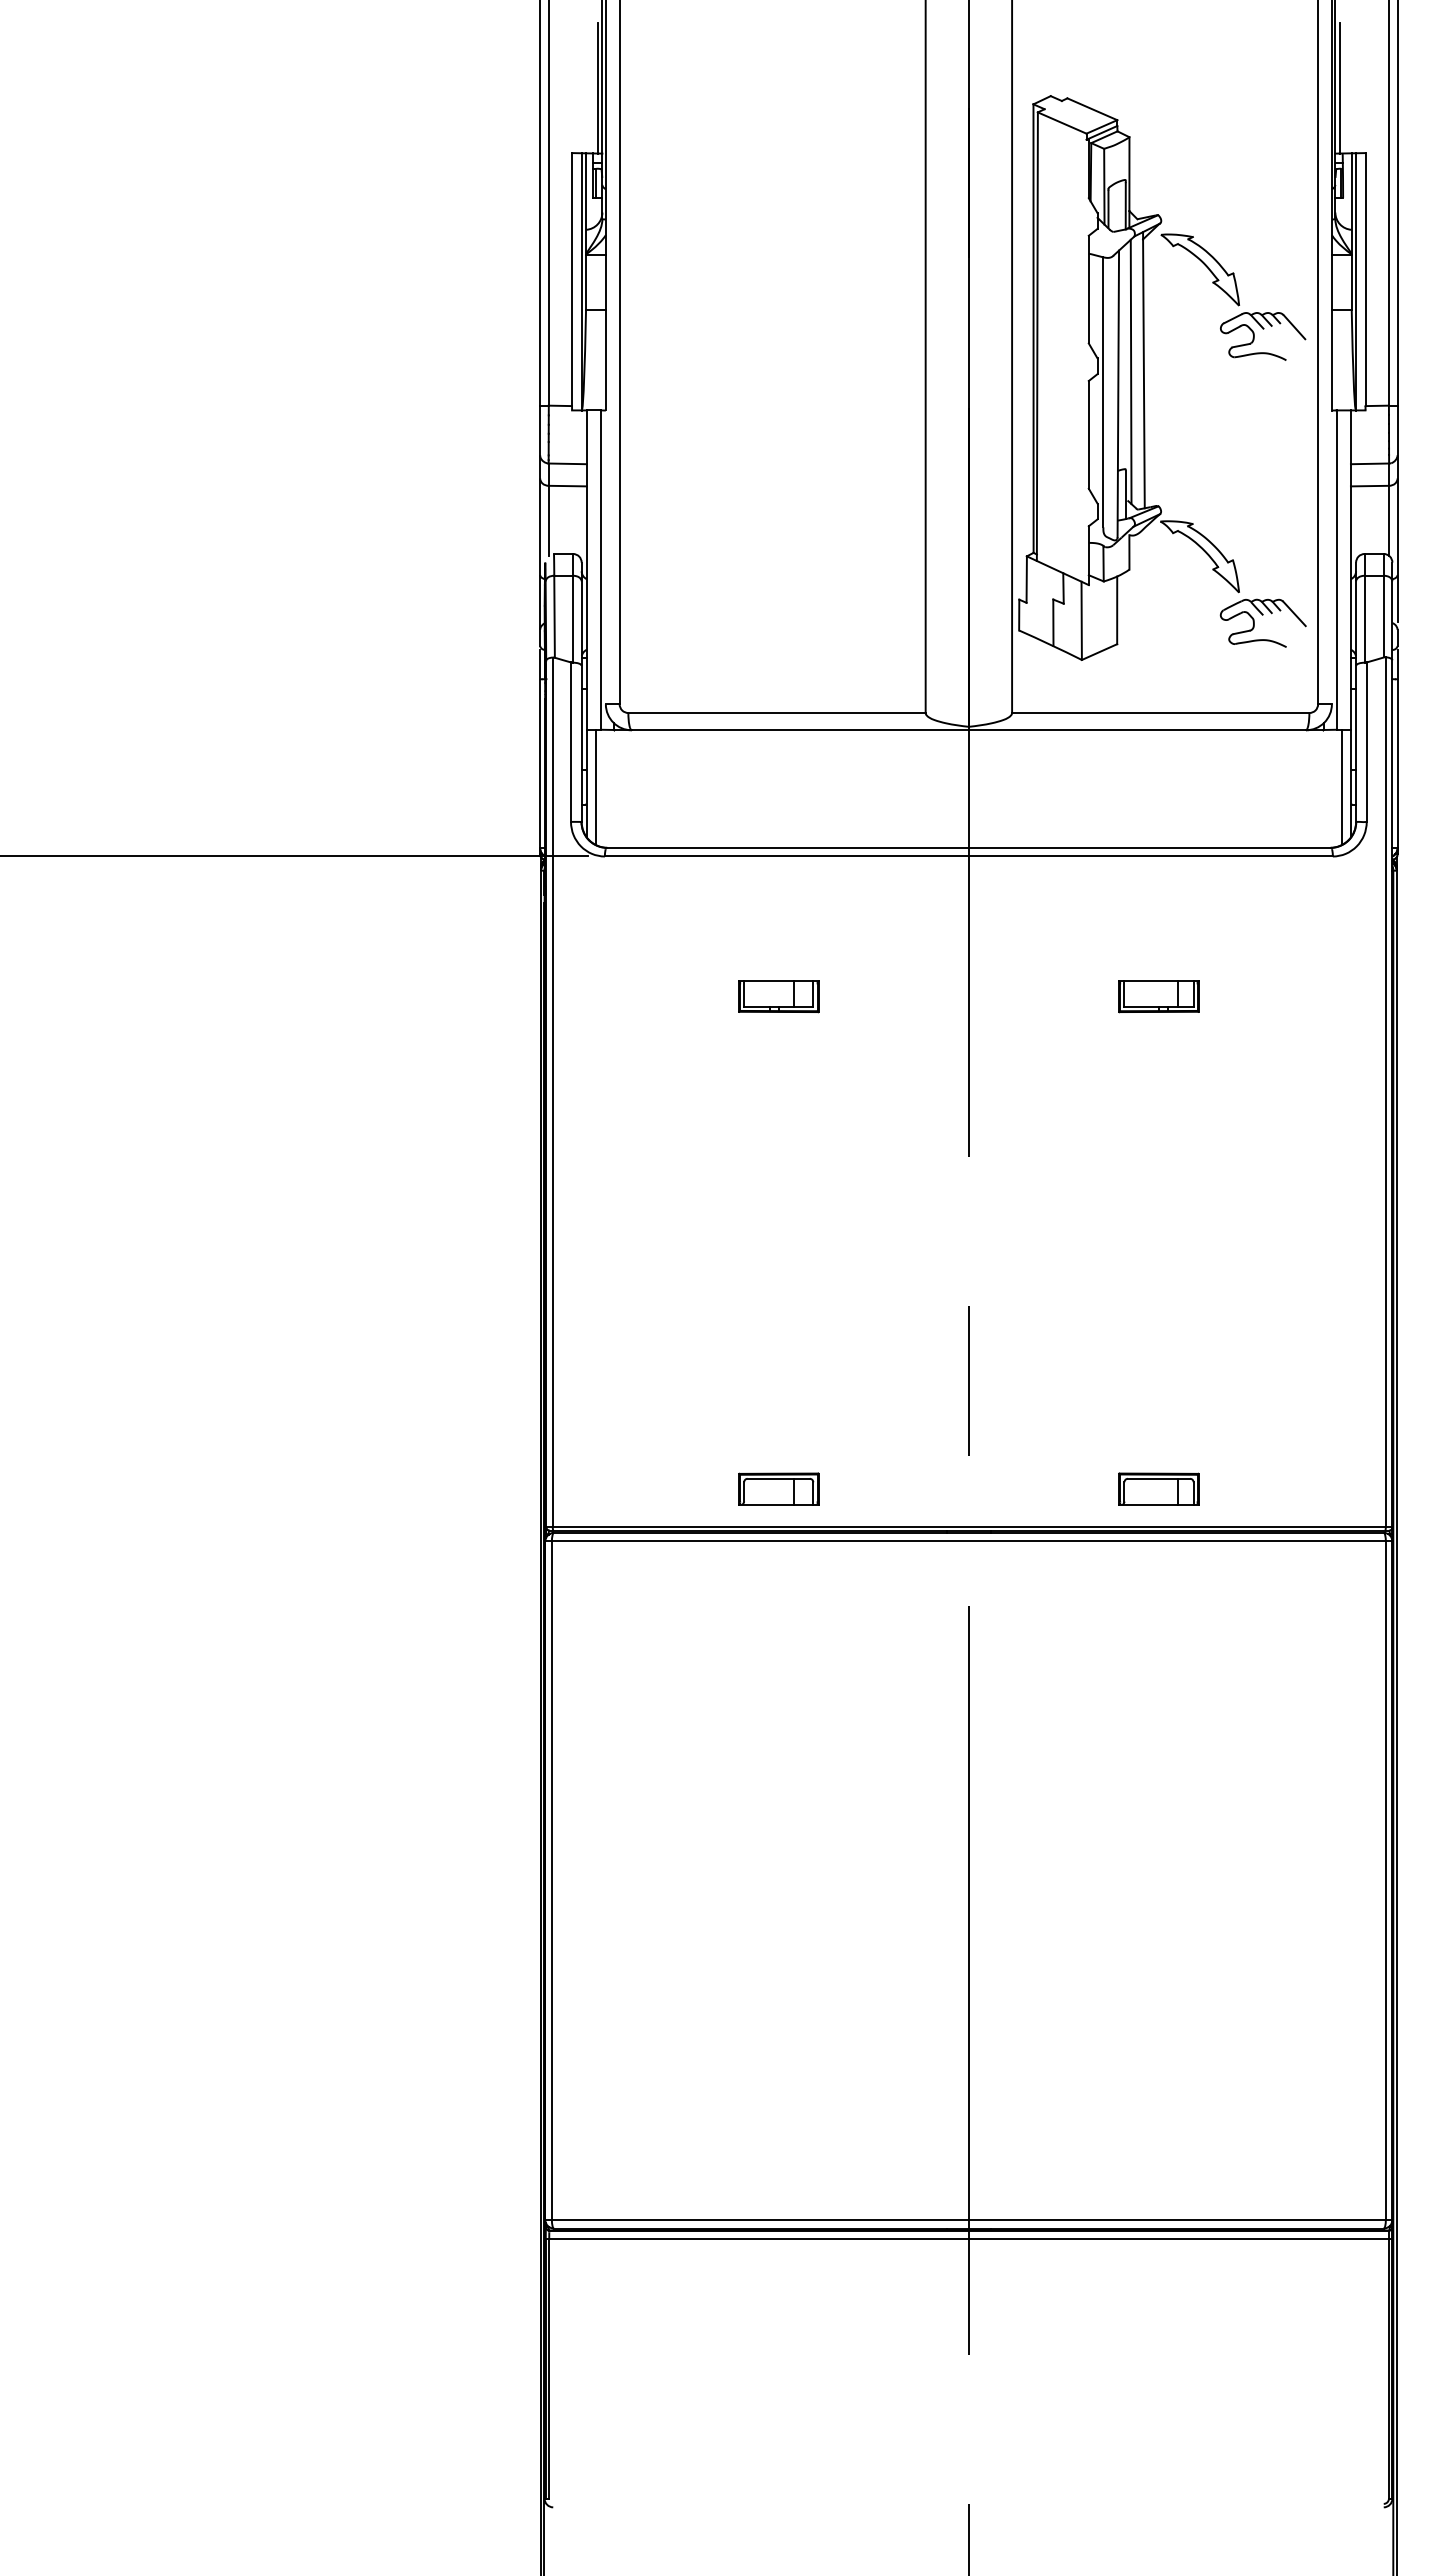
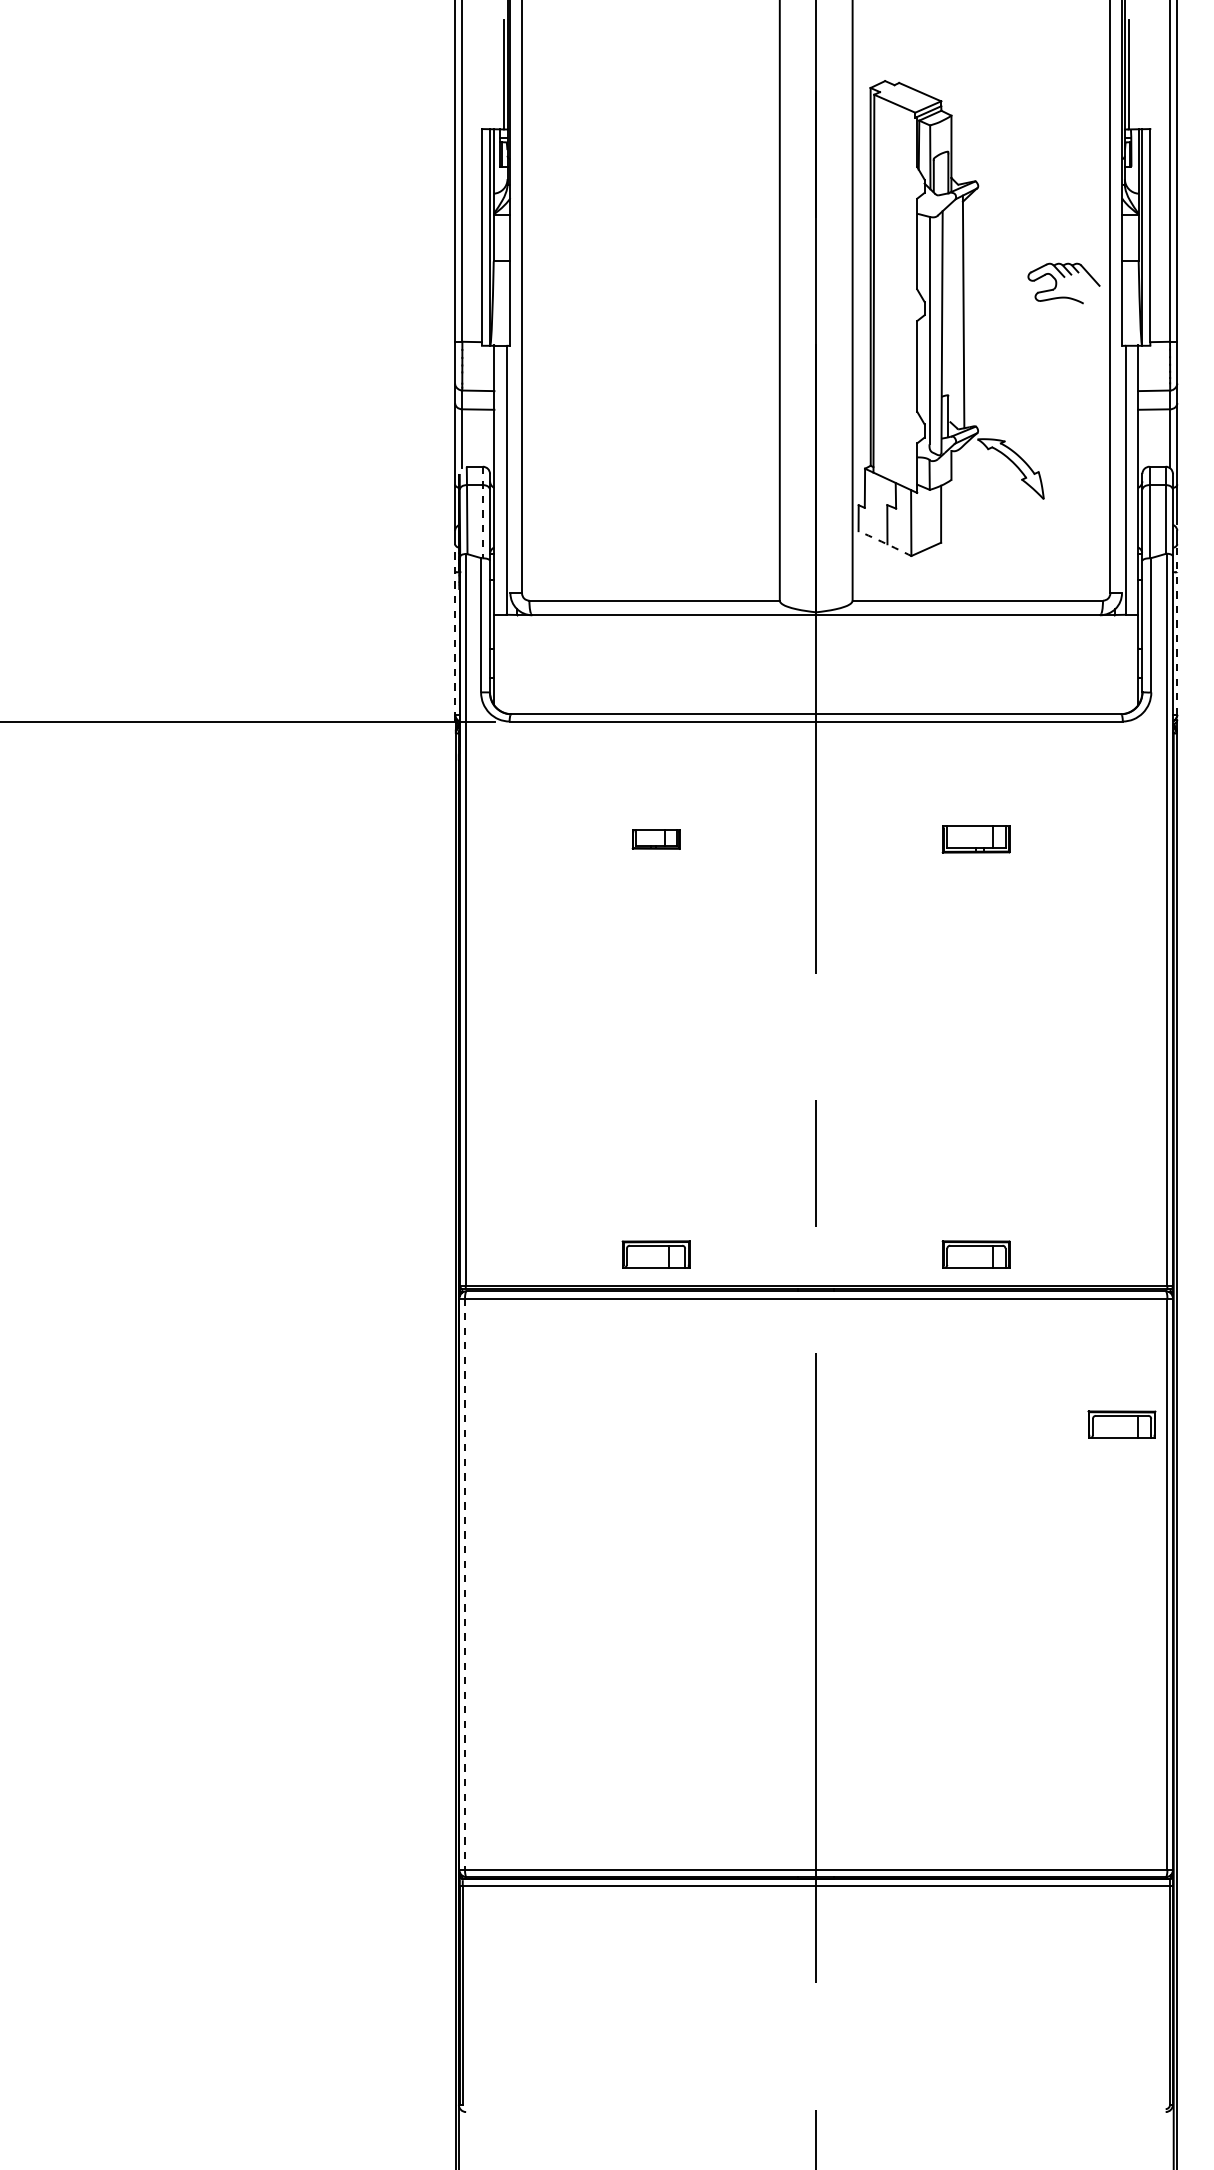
part: (1203, 264) -> (1013, 222), removed
line: (1130, 371) -> (952, 313), removed
line: (573, 608) -> (483, 512), solid -> dashed
part: (1262, 615) -> (1063, 518), removed
arc: (1050, 644) -> (884, 542), solid -> dashed
line: (540, 751) -> (455, 633), solid -> dashed
line: (1397, 752) -> (1177, 633), solid -> dashed
line: (595, 787) -> (501, 663), removed
line: (1342, 787) -> (1130, 663), removed
part: (778, 996) -> (655, 839), size x0.7
part: (1331, 1690) -> (1121, 1424), added
line: (551, 1881) -> (464, 1584), solid -> dashed

